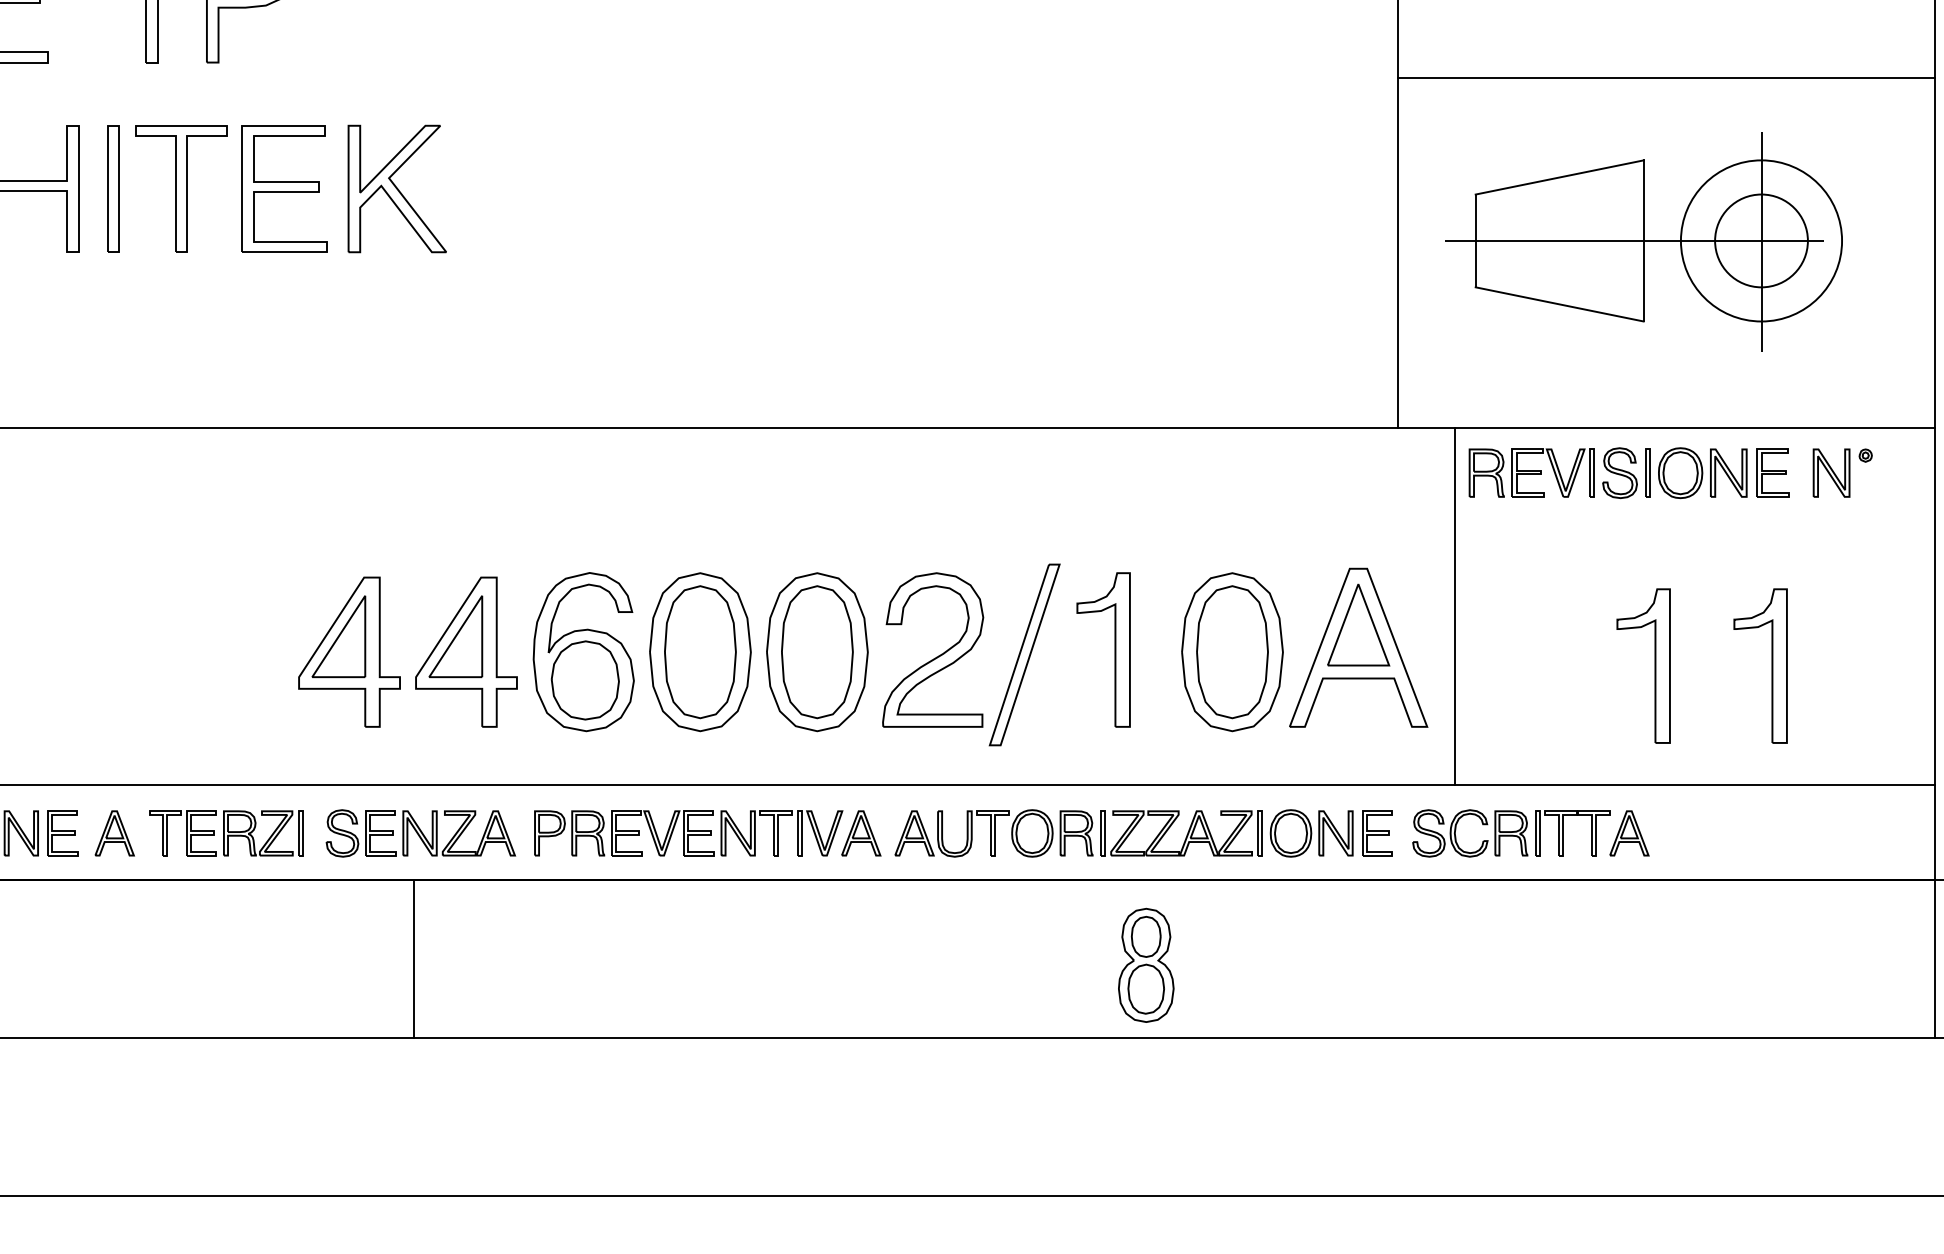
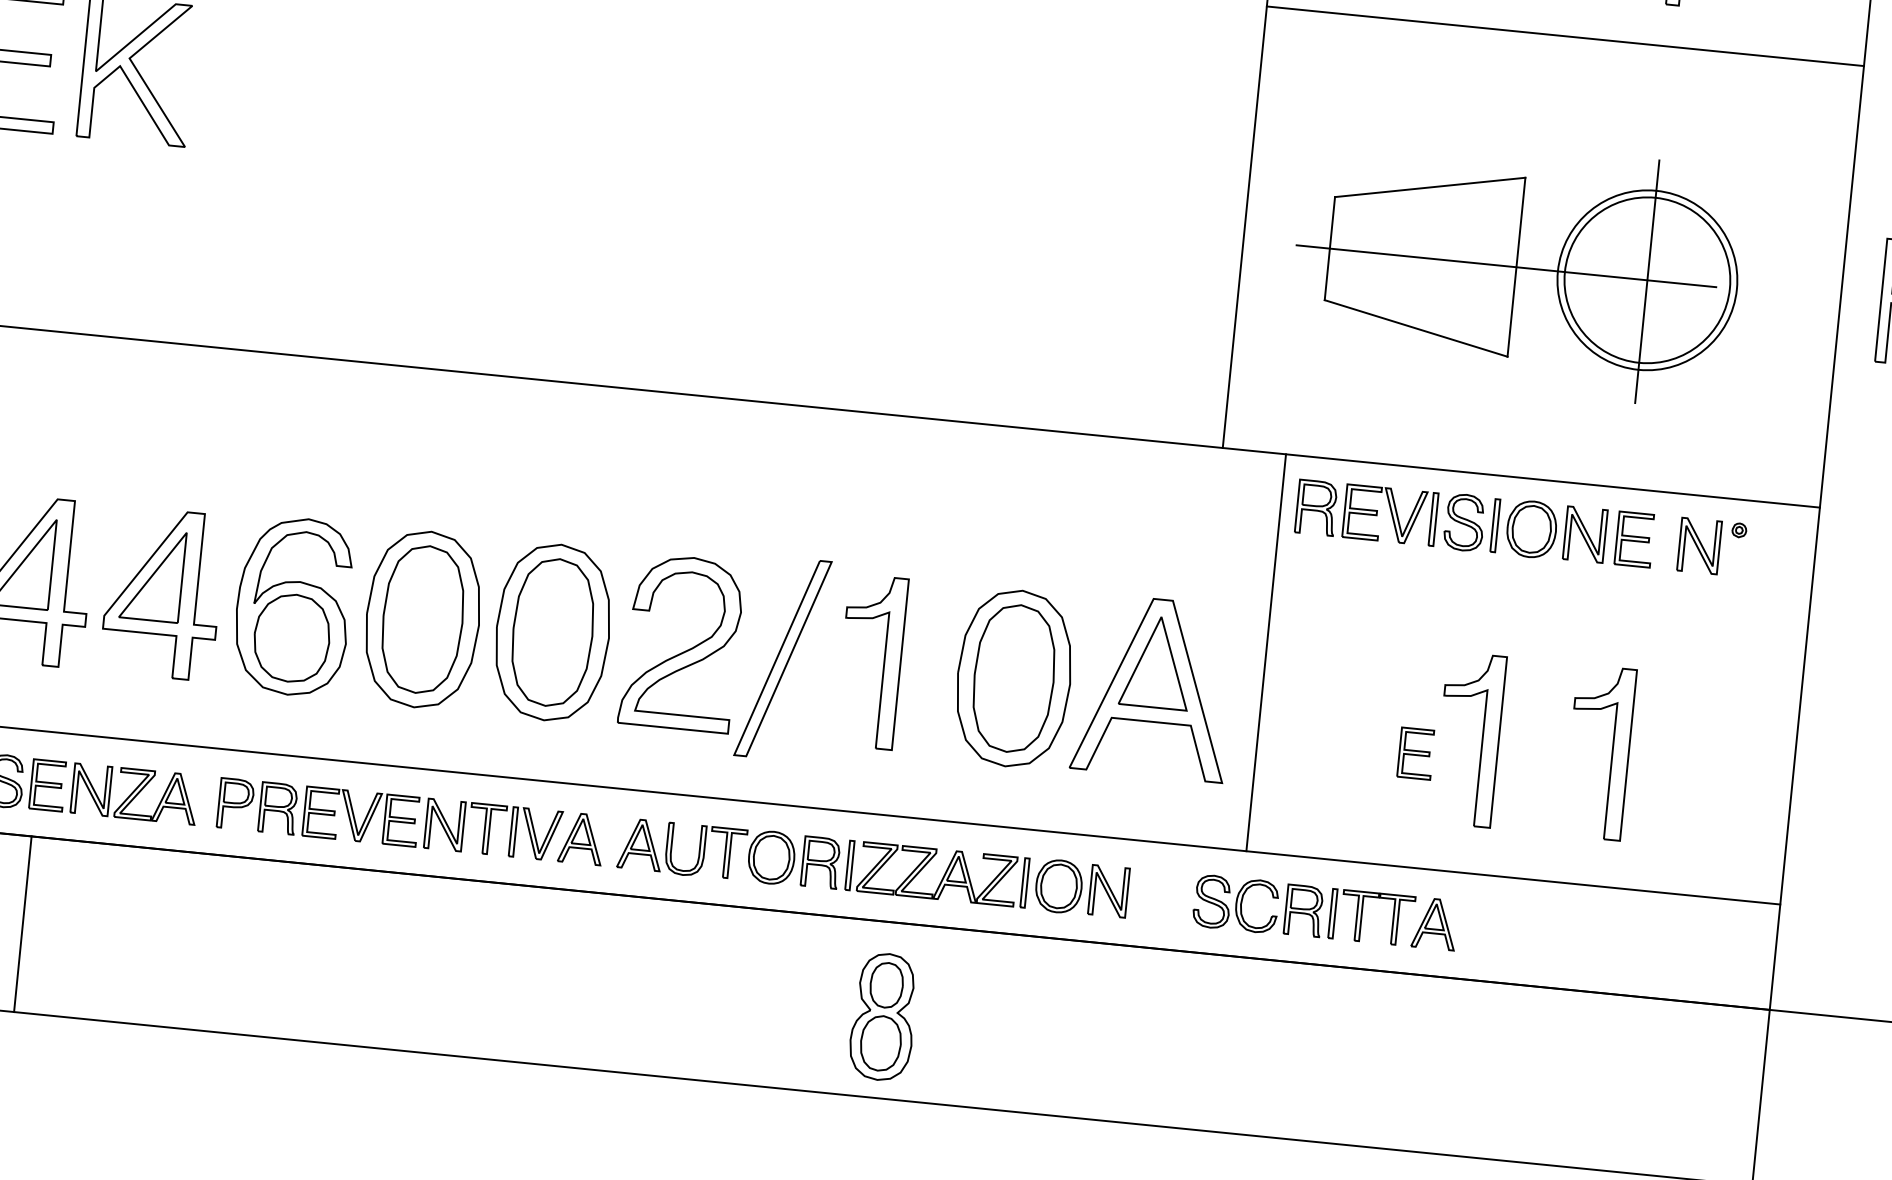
line: (1666, 77) -> (1565, 35), moved
circle: (1761, 240) -> (1647, 279), size x1.6
part: (1377, 833) -> (1416, 753), moved
line: (413, 959) -> (22, 924), moved

